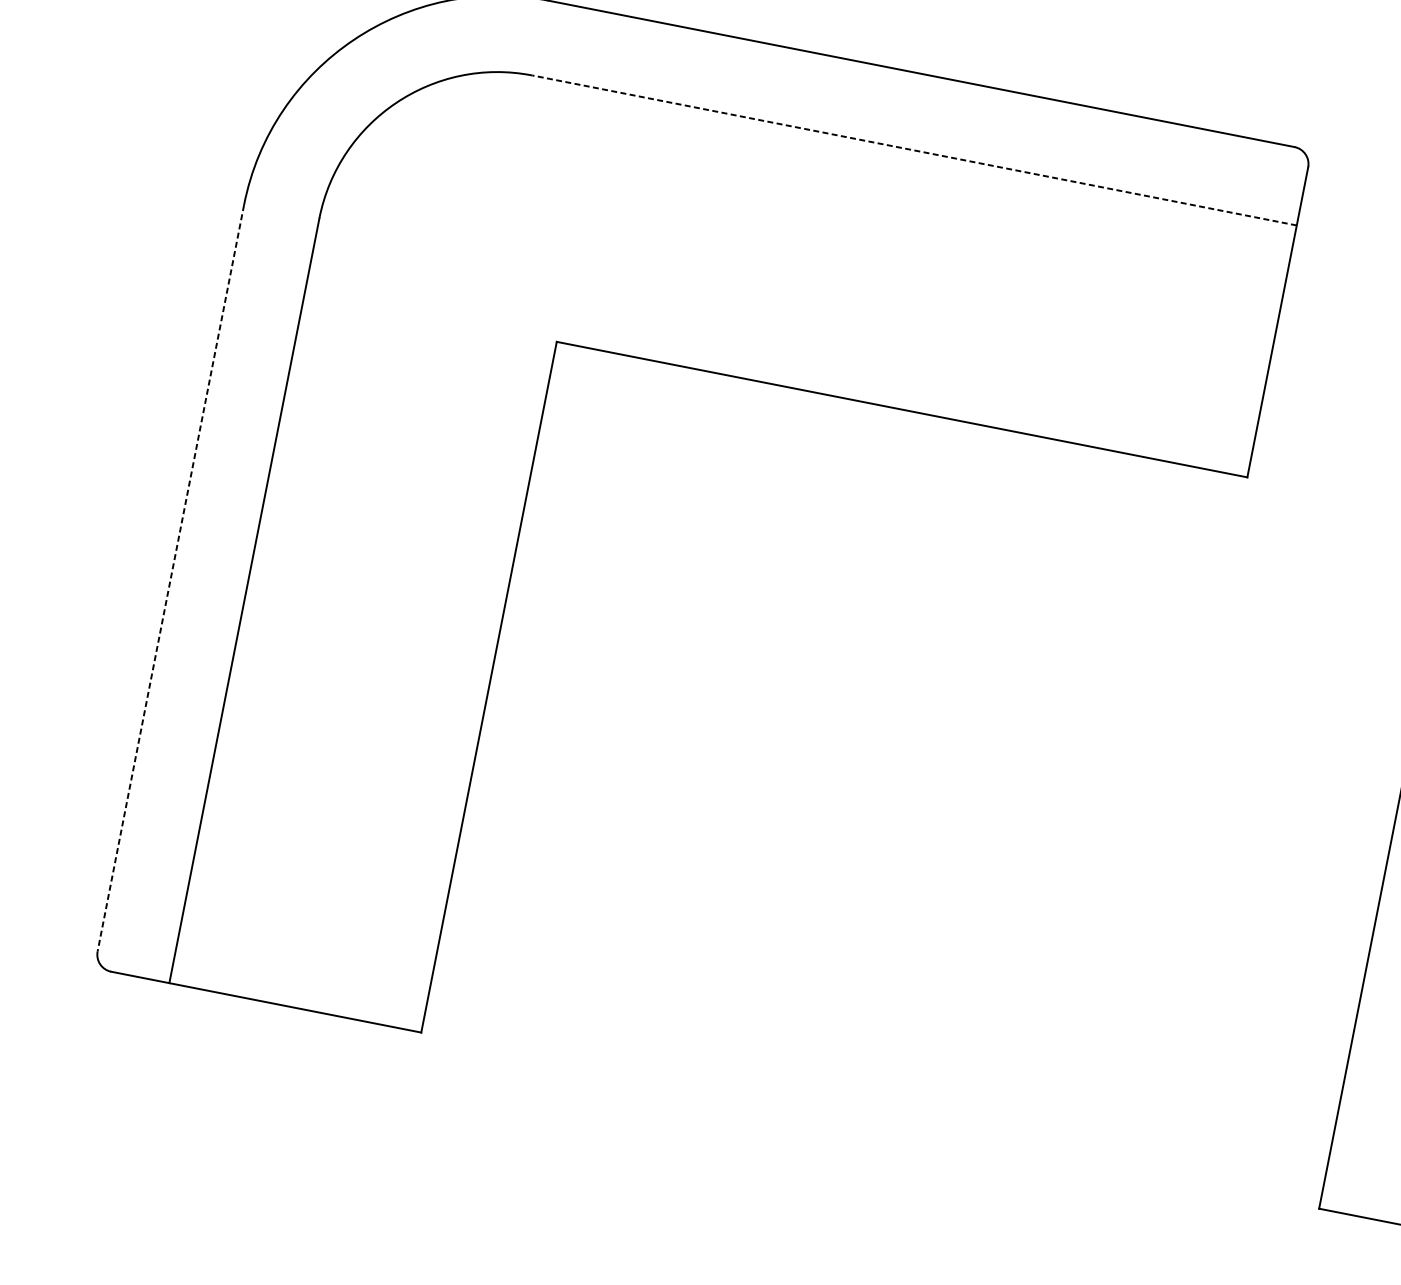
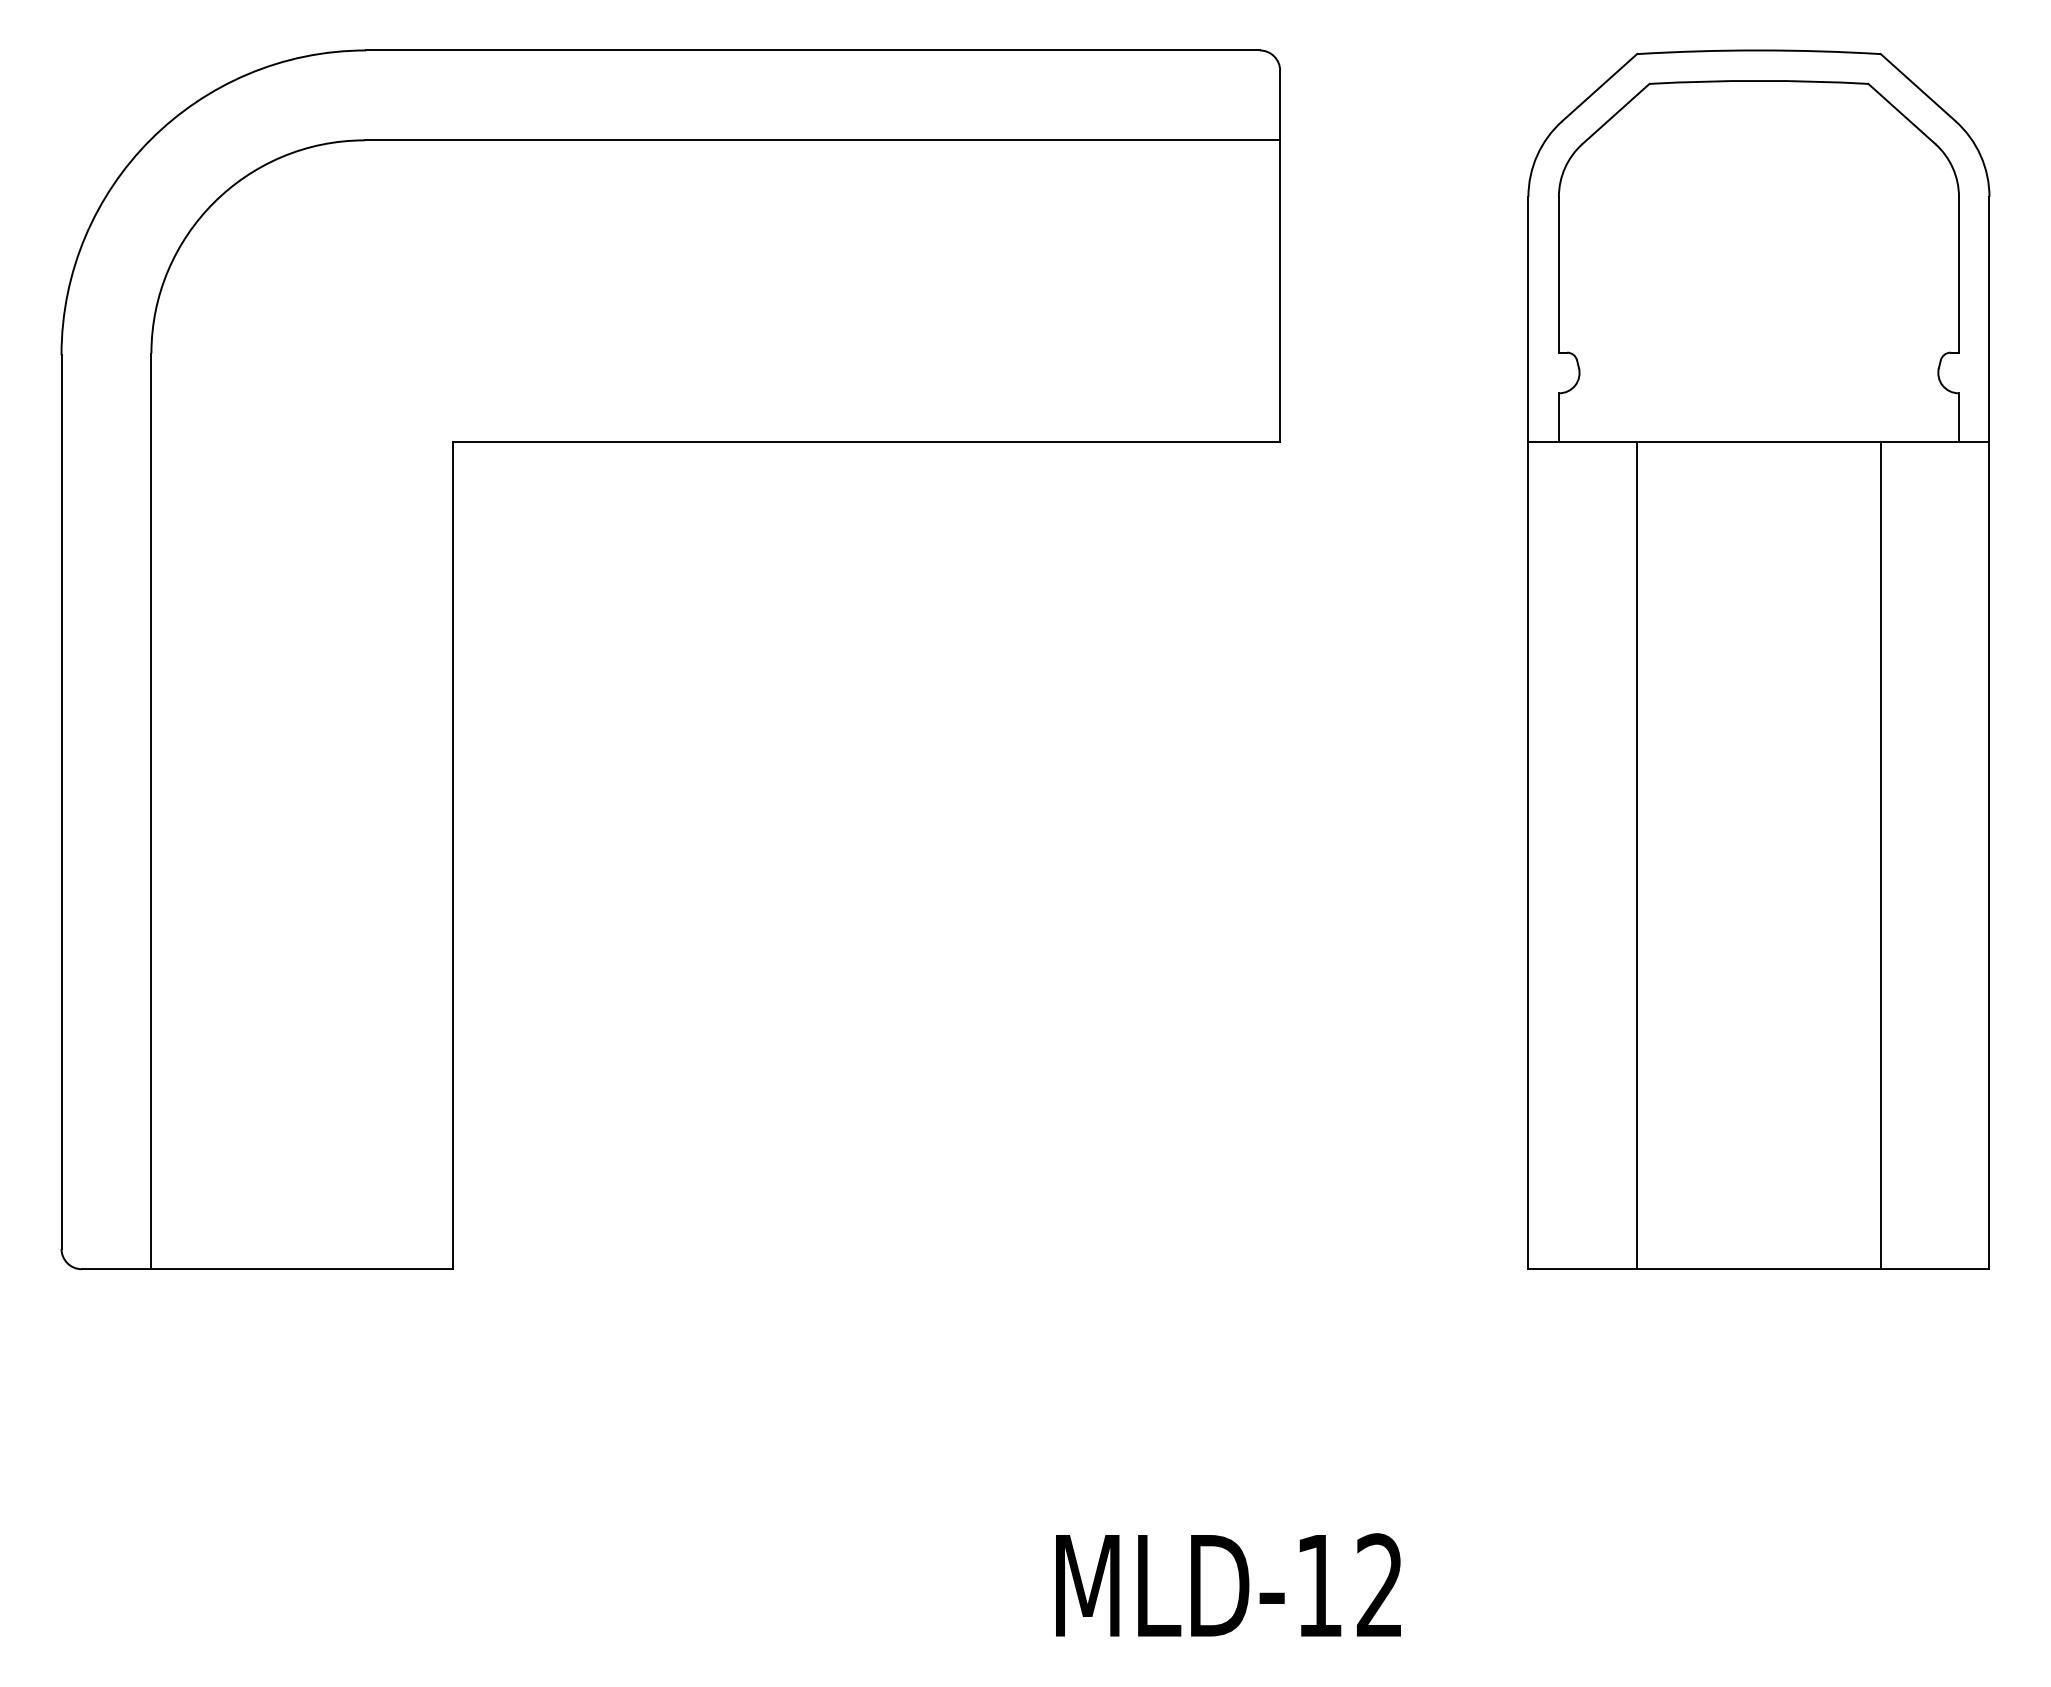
line: (914, 150) -> (822, 140), dashed -> solid
line: (170, 578) -> (61, 802), dashed -> solid

